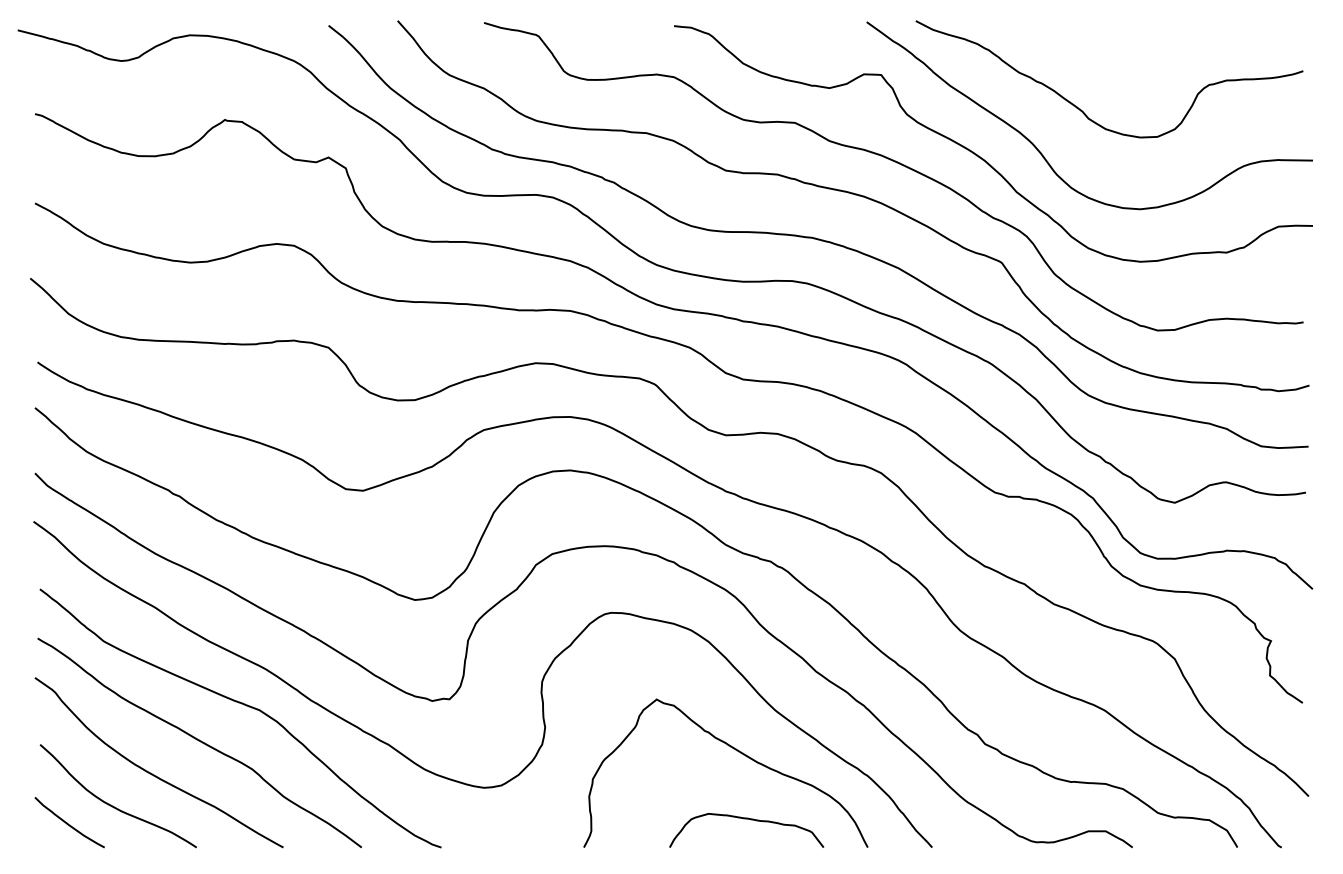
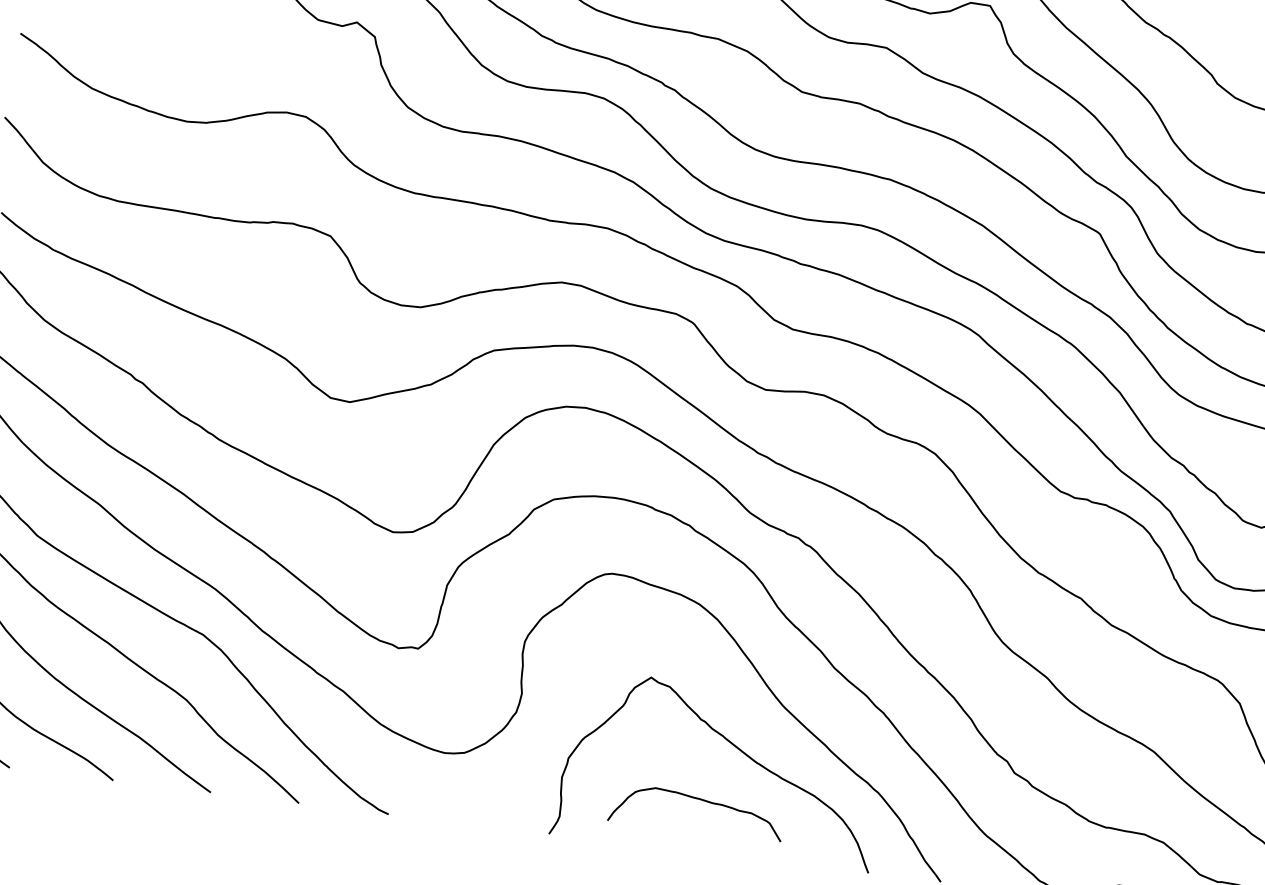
curve: (750, 820) -> (702, 801), moved

